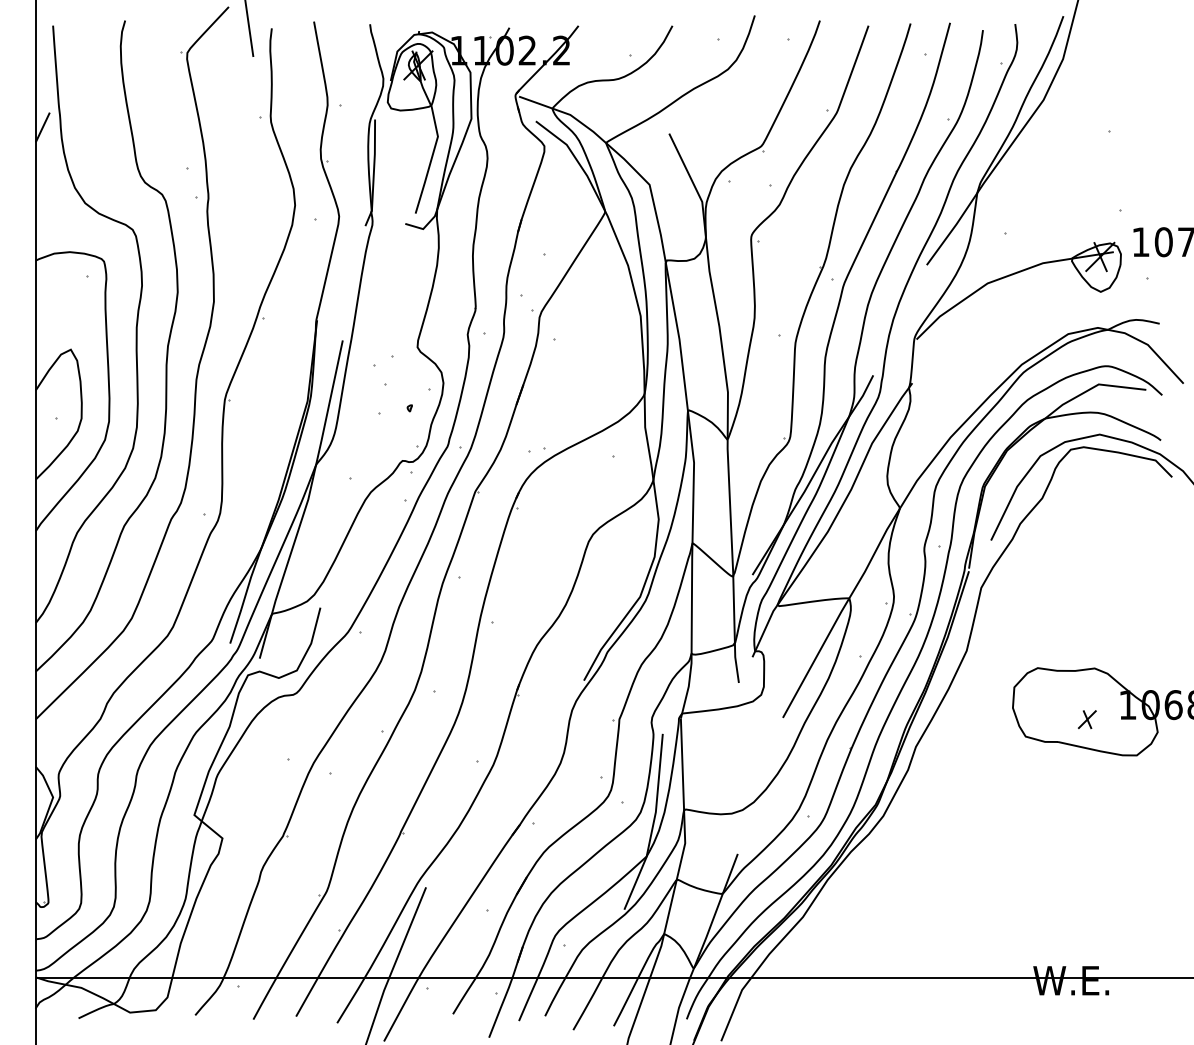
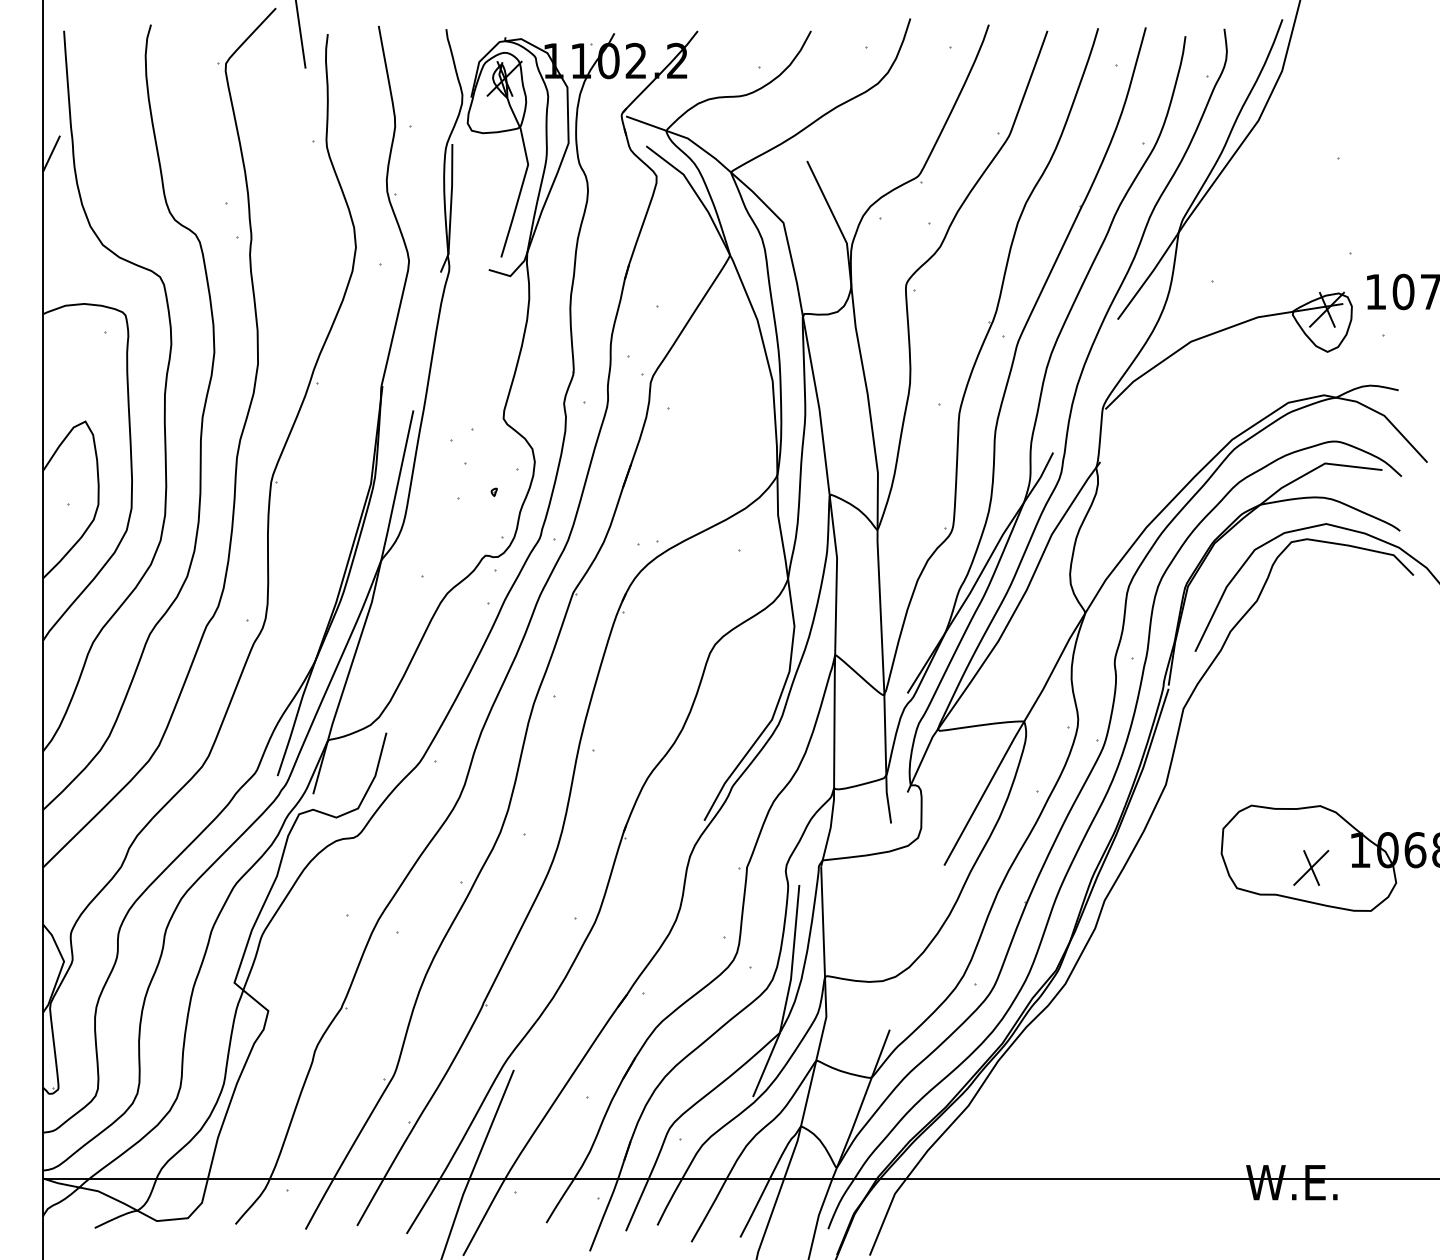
part: (1087, 719) -> (1311, 867), size x1.67

